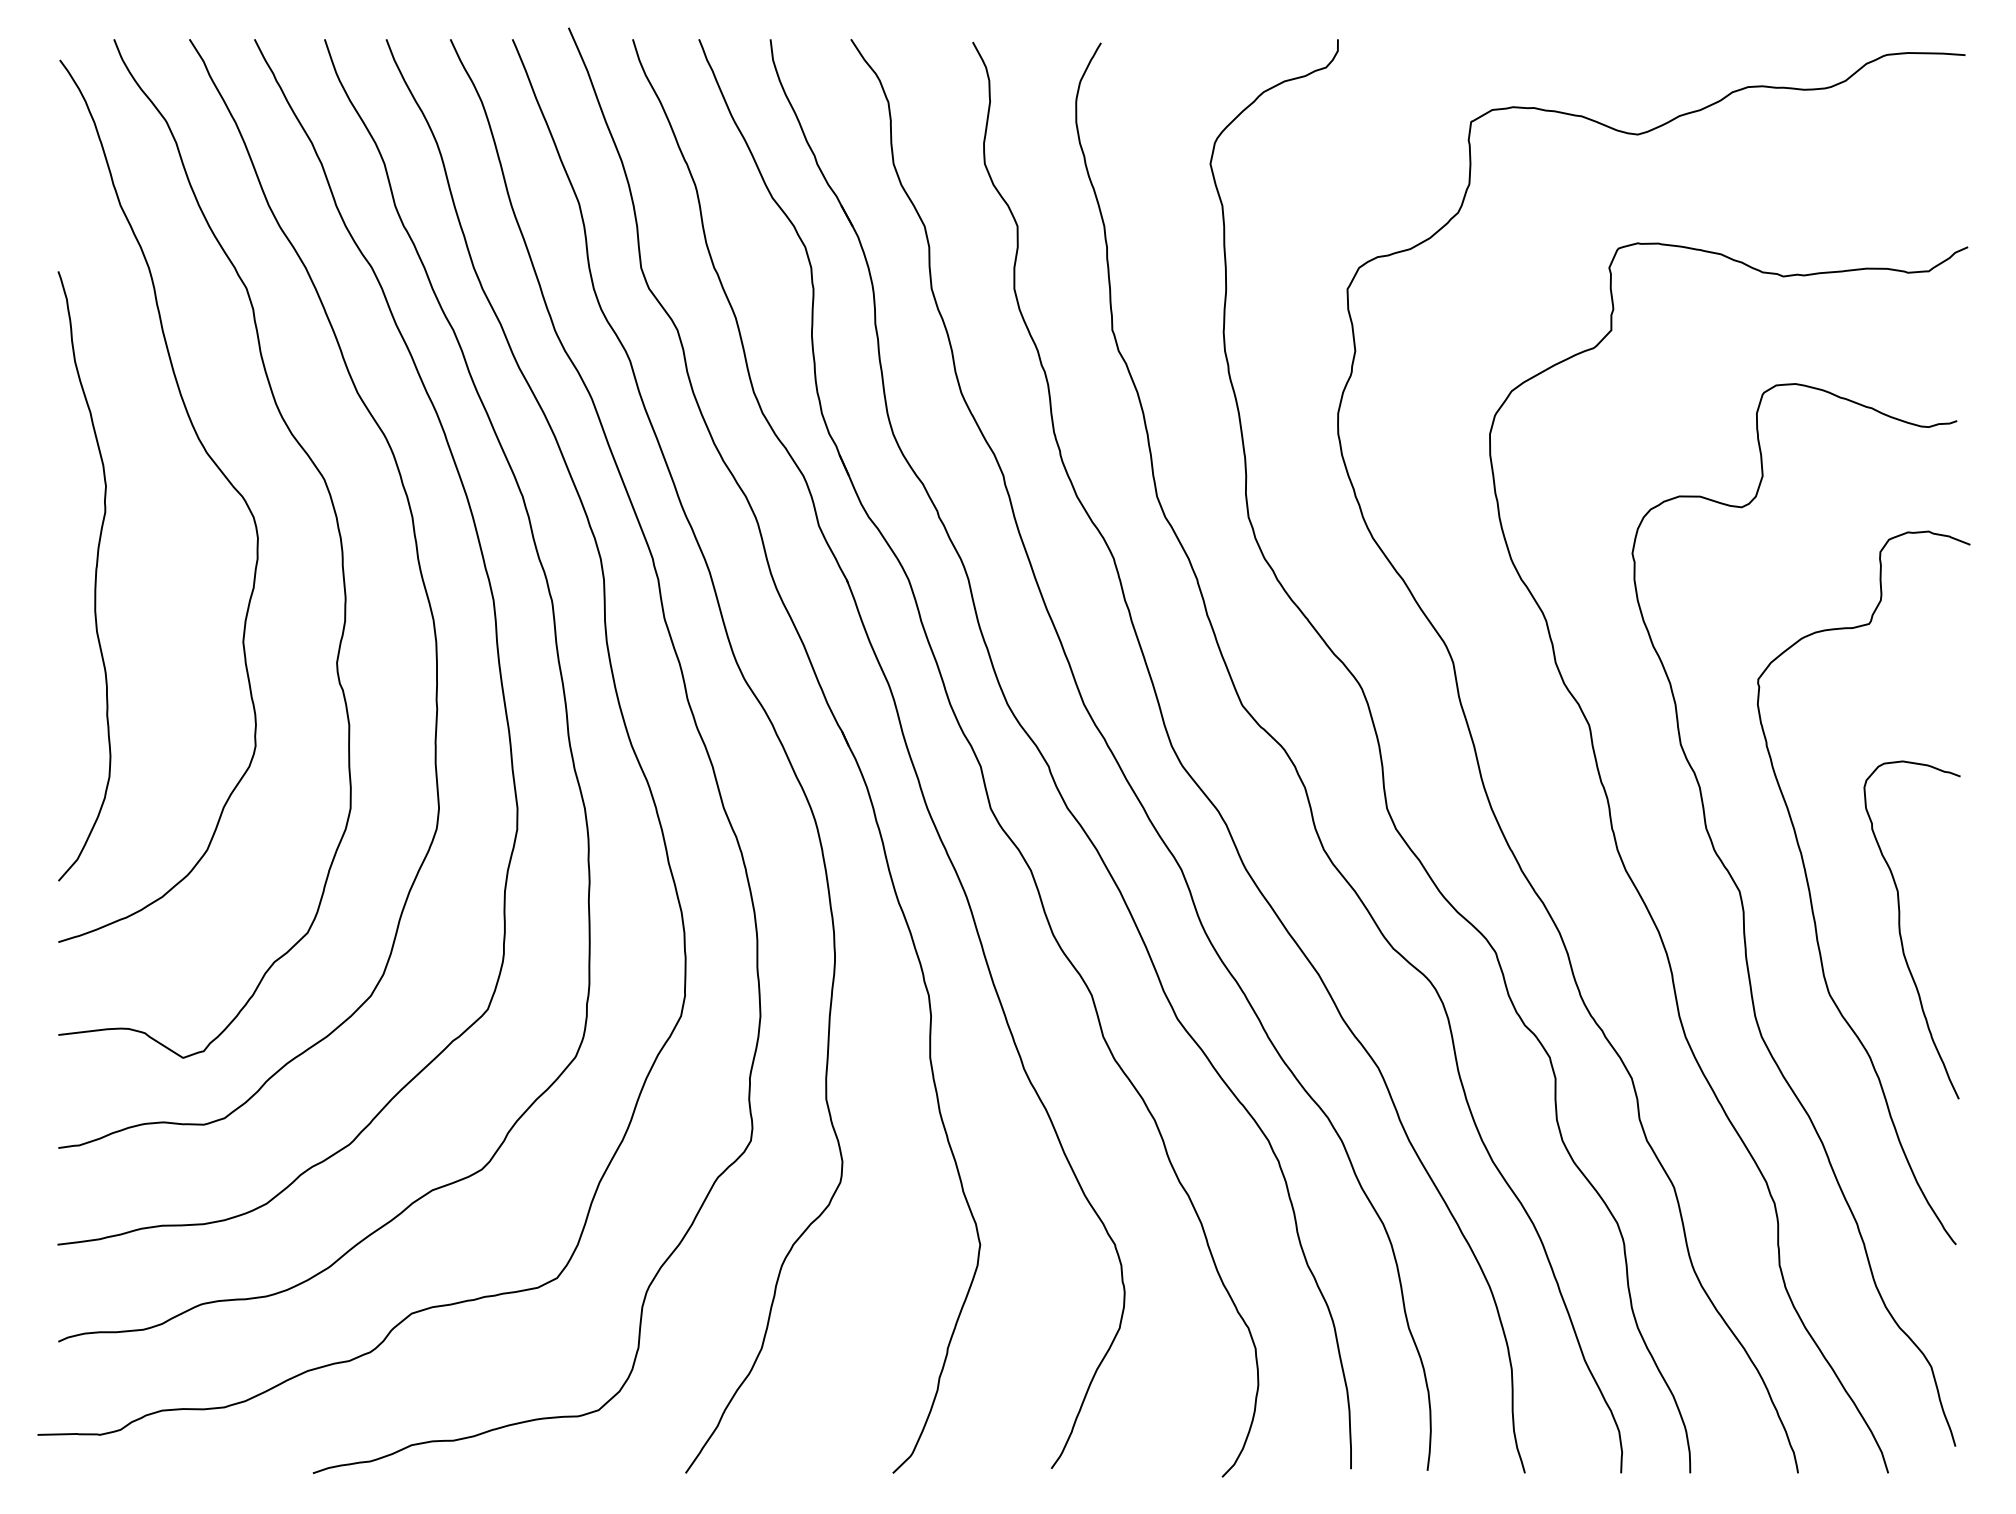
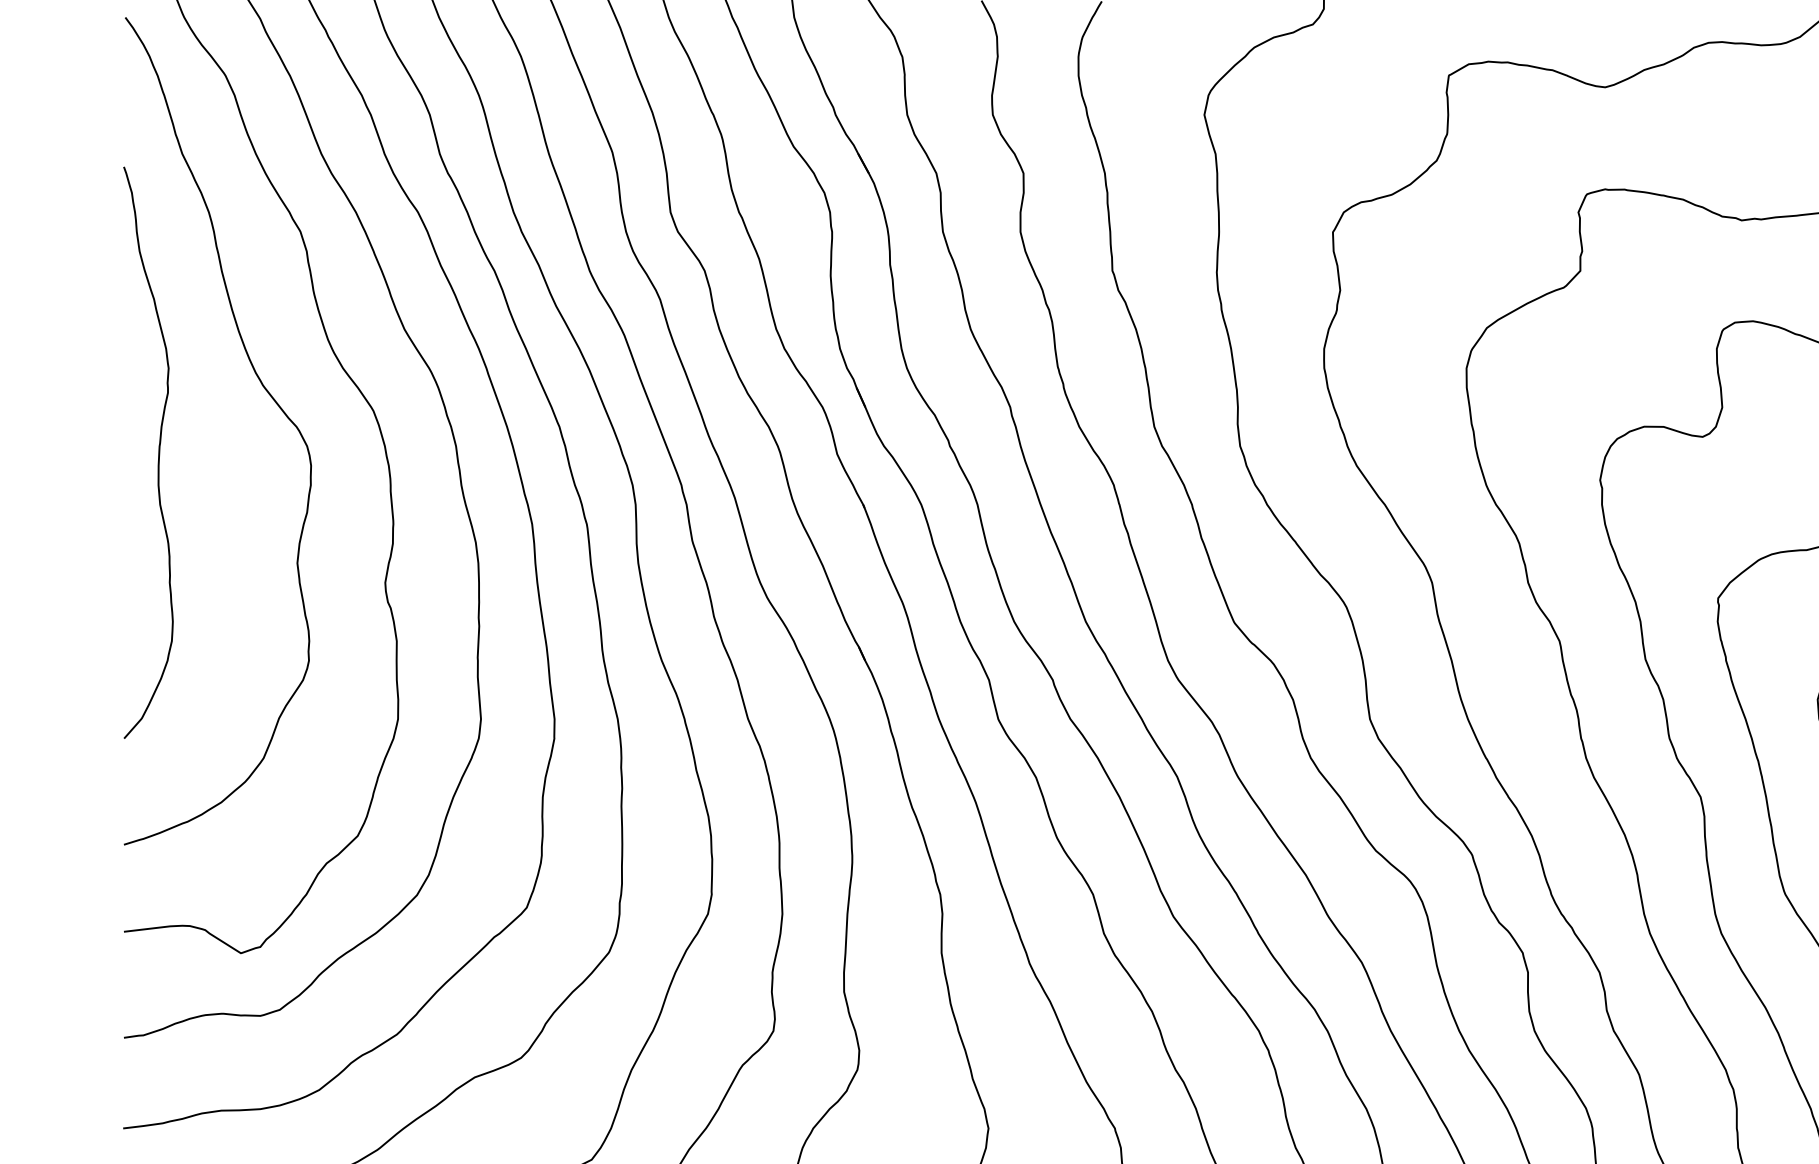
curve: (94, 580) -> (157, 456), moved

